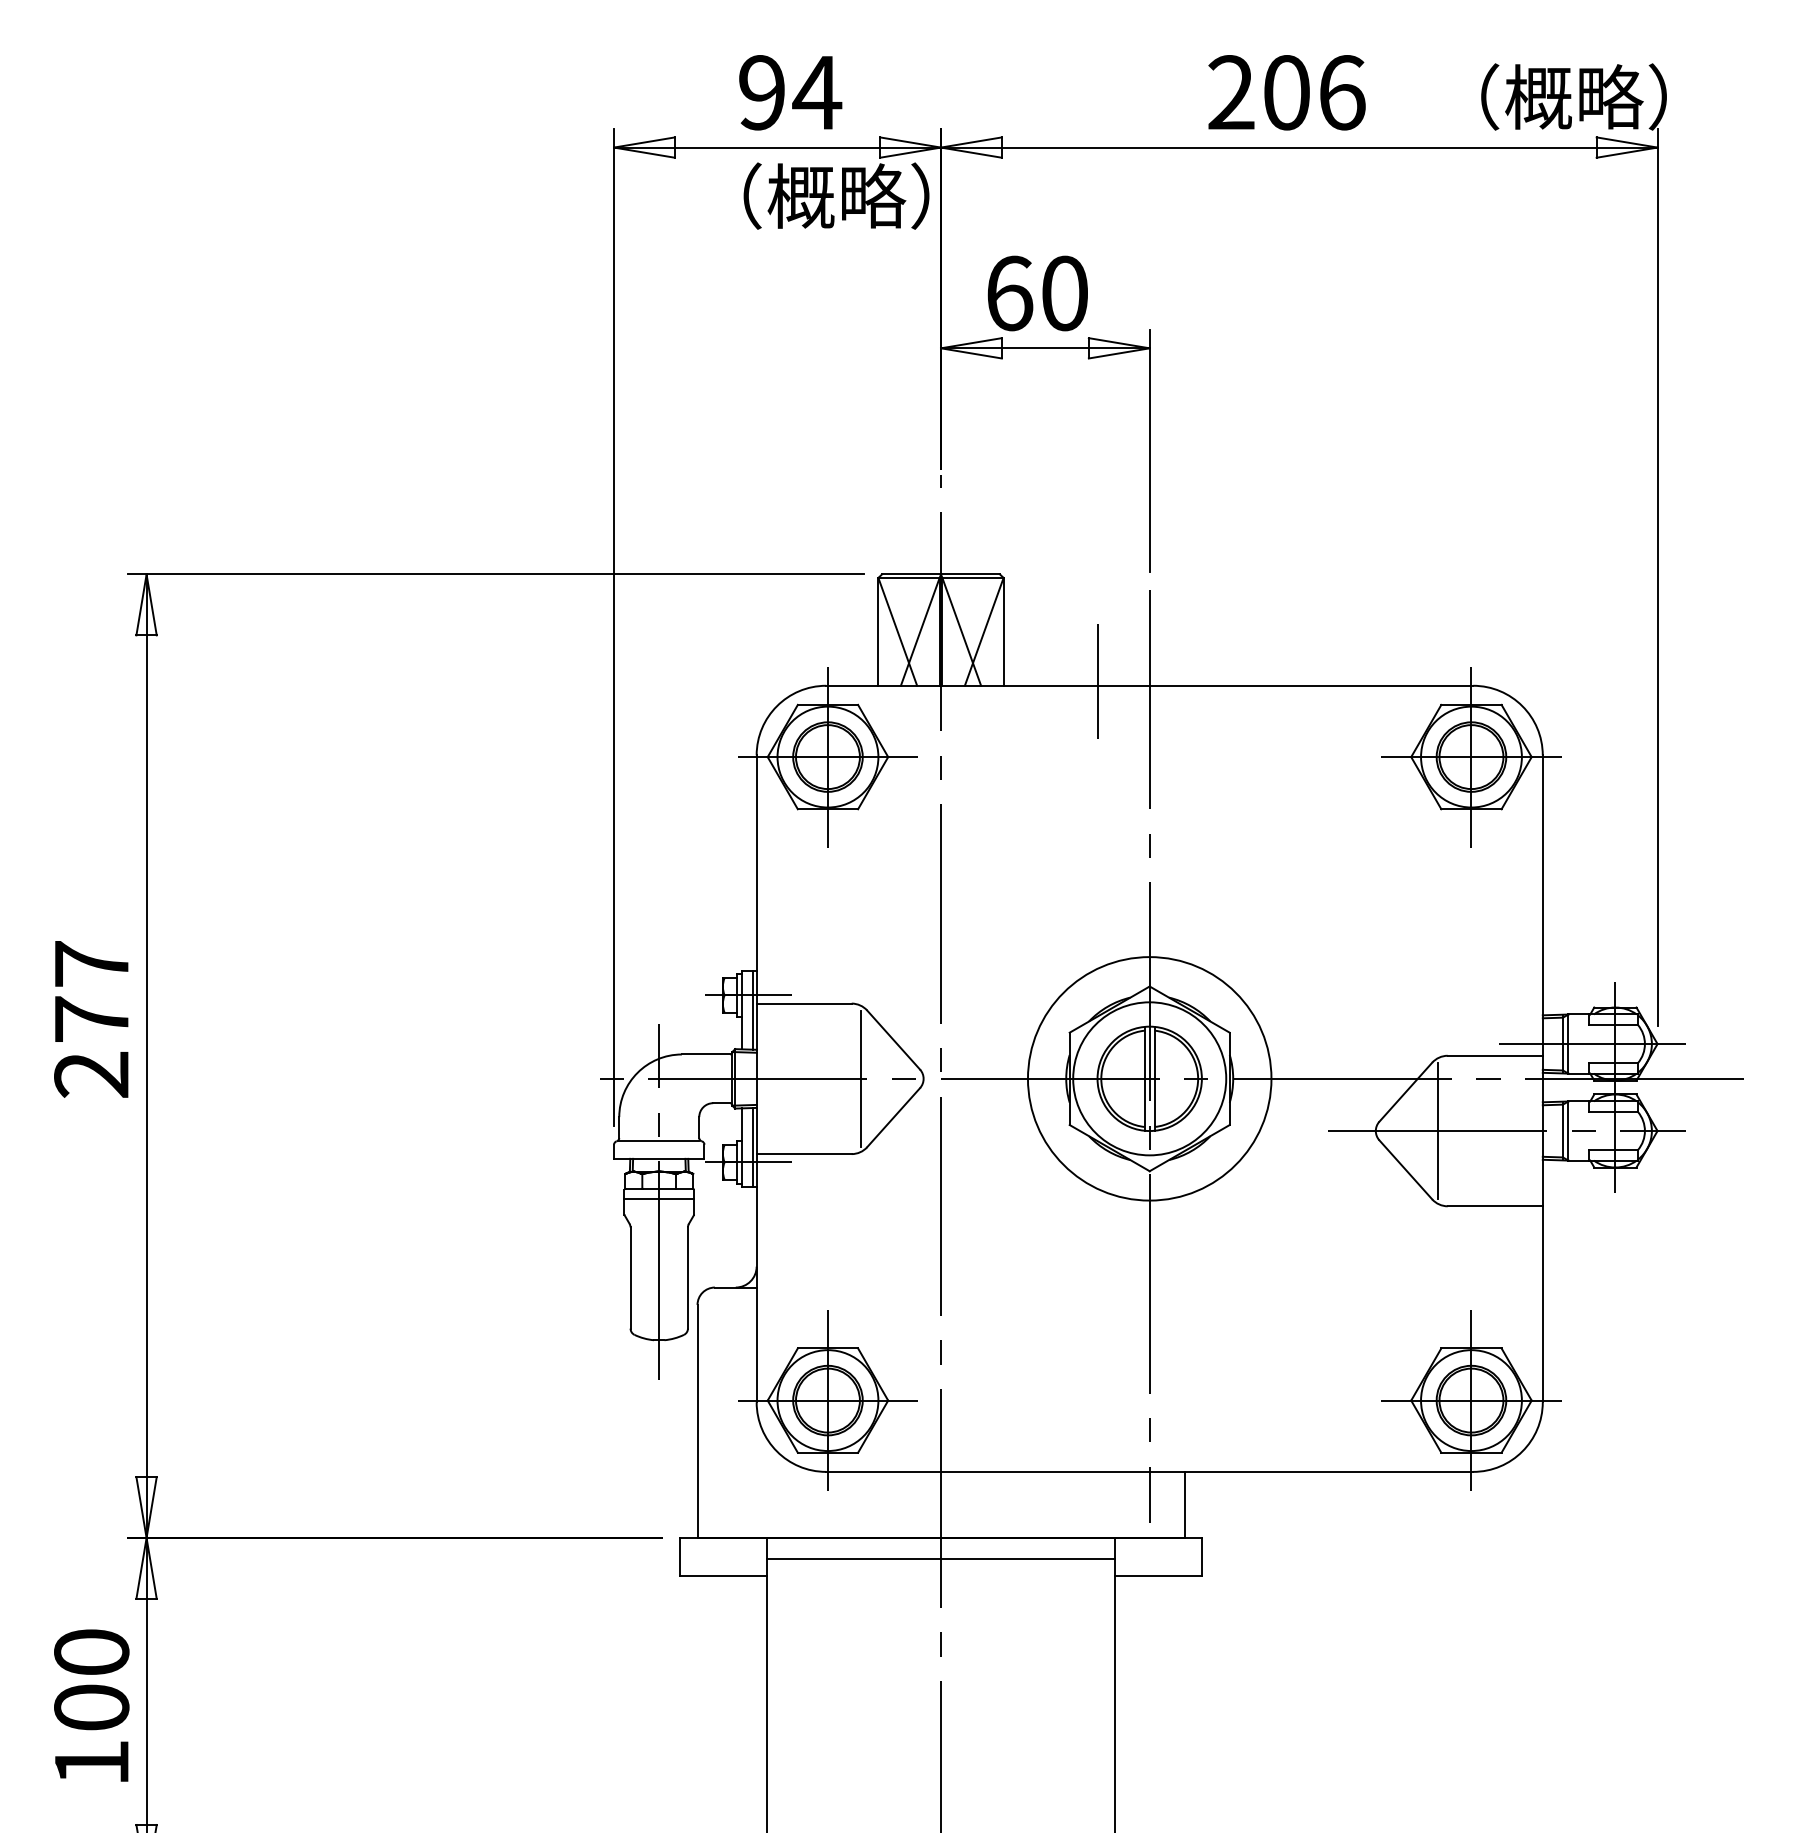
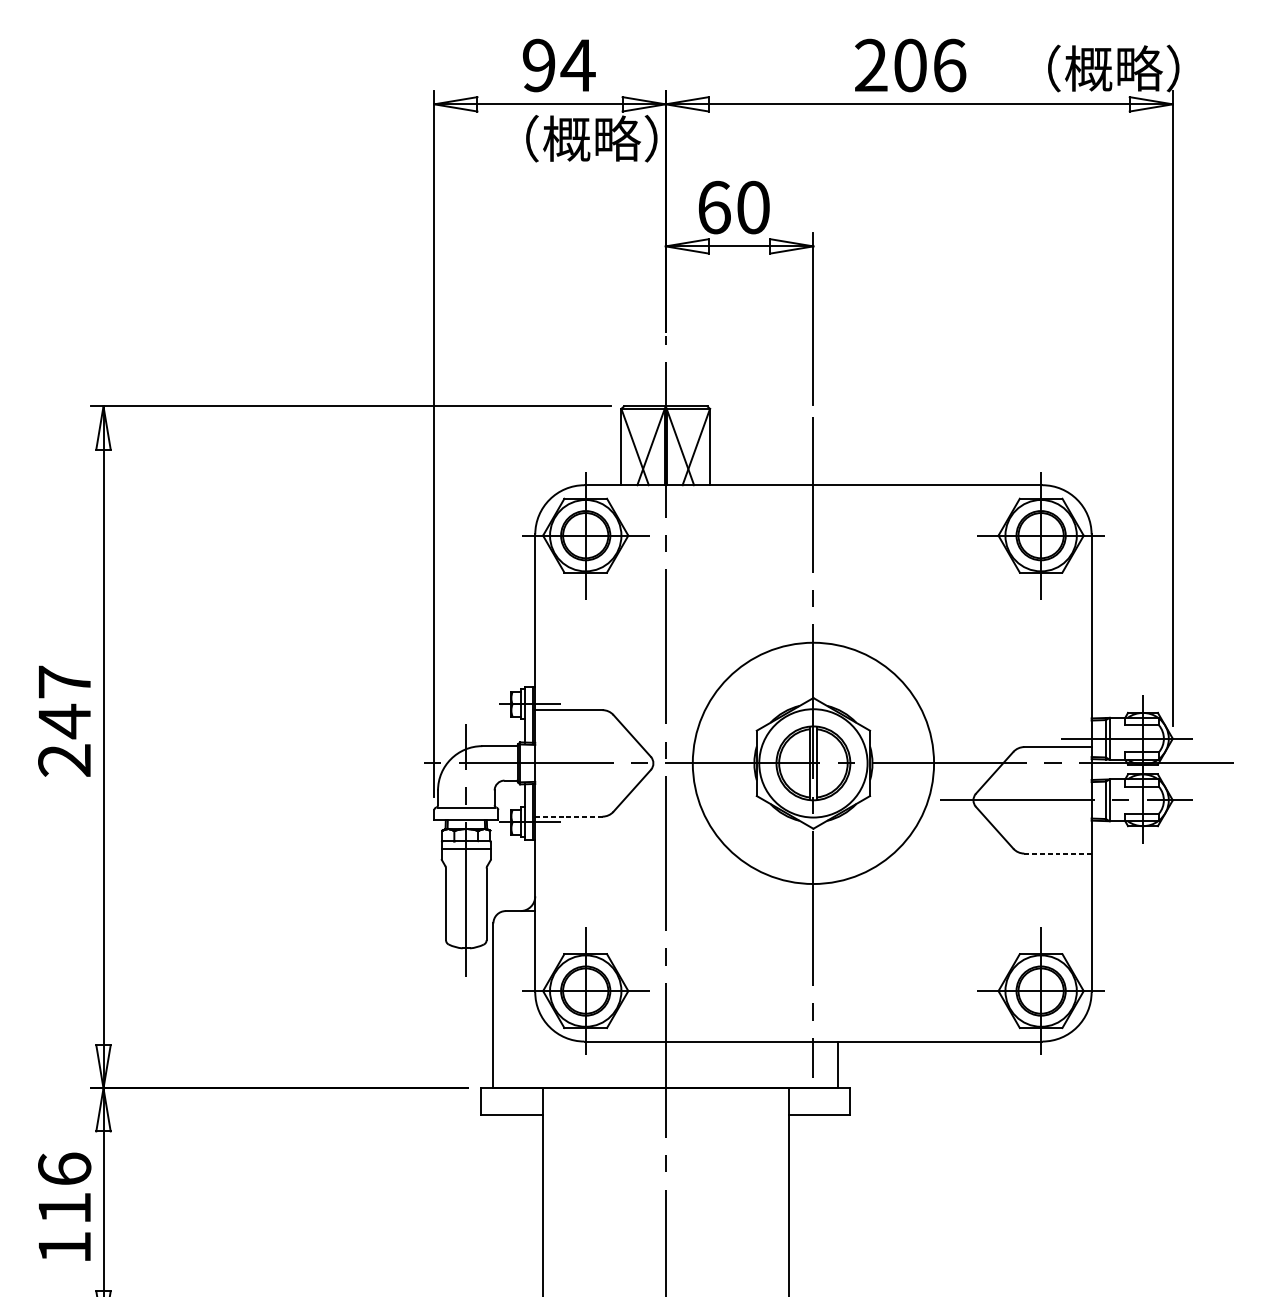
line: (1097, 681) -> (776, 482), removed
text: (91, 1019) -> (64, 721), 277 -> 247
line: (861, 1078) -> (609, 763), removed
circle: (1149, 1078) -> (813, 763), size x1.4
line: (1438, 1130) -> (1017, 799), removed
line: (804, 1154) -> (569, 816), solid -> dashed
line: (1495, 1206) -> (1058, 853), solid -> dashed
line: (940, 1558) -> (665, 1102), removed
text: (91, 1679) -> (64, 1188), 100 -> 116

